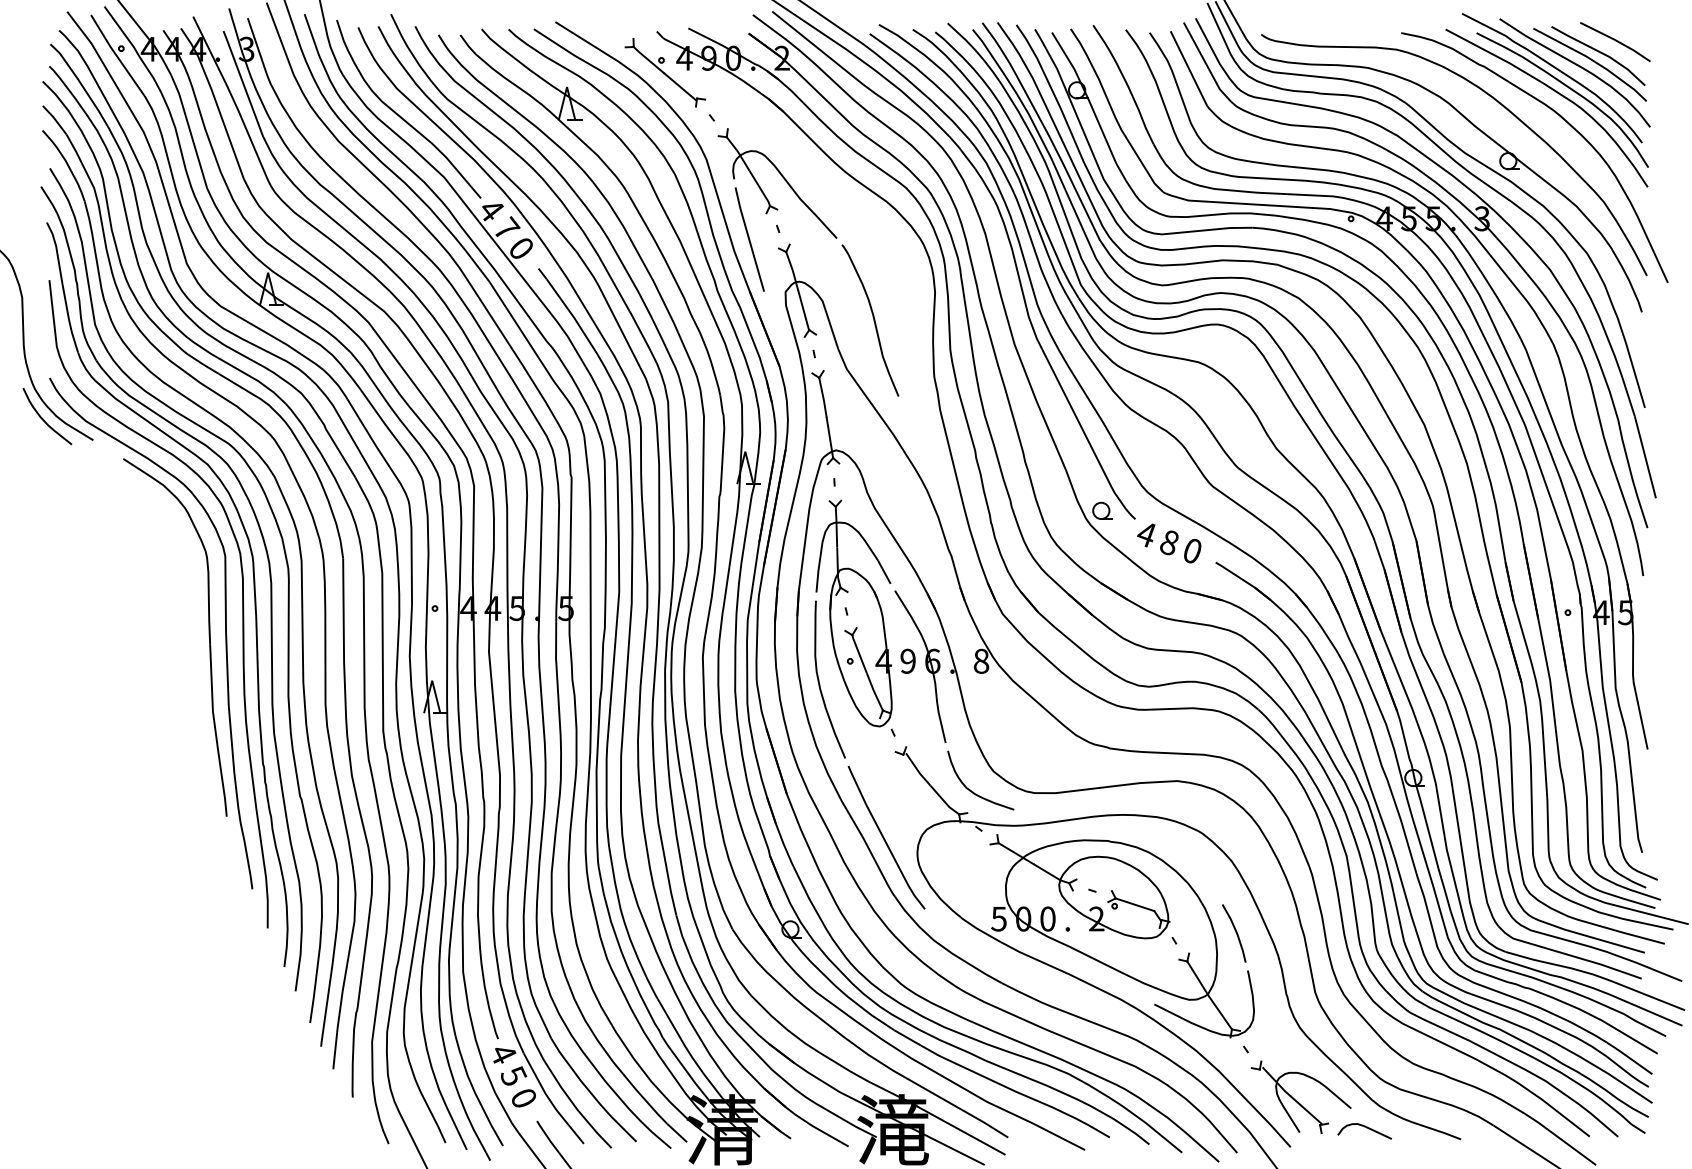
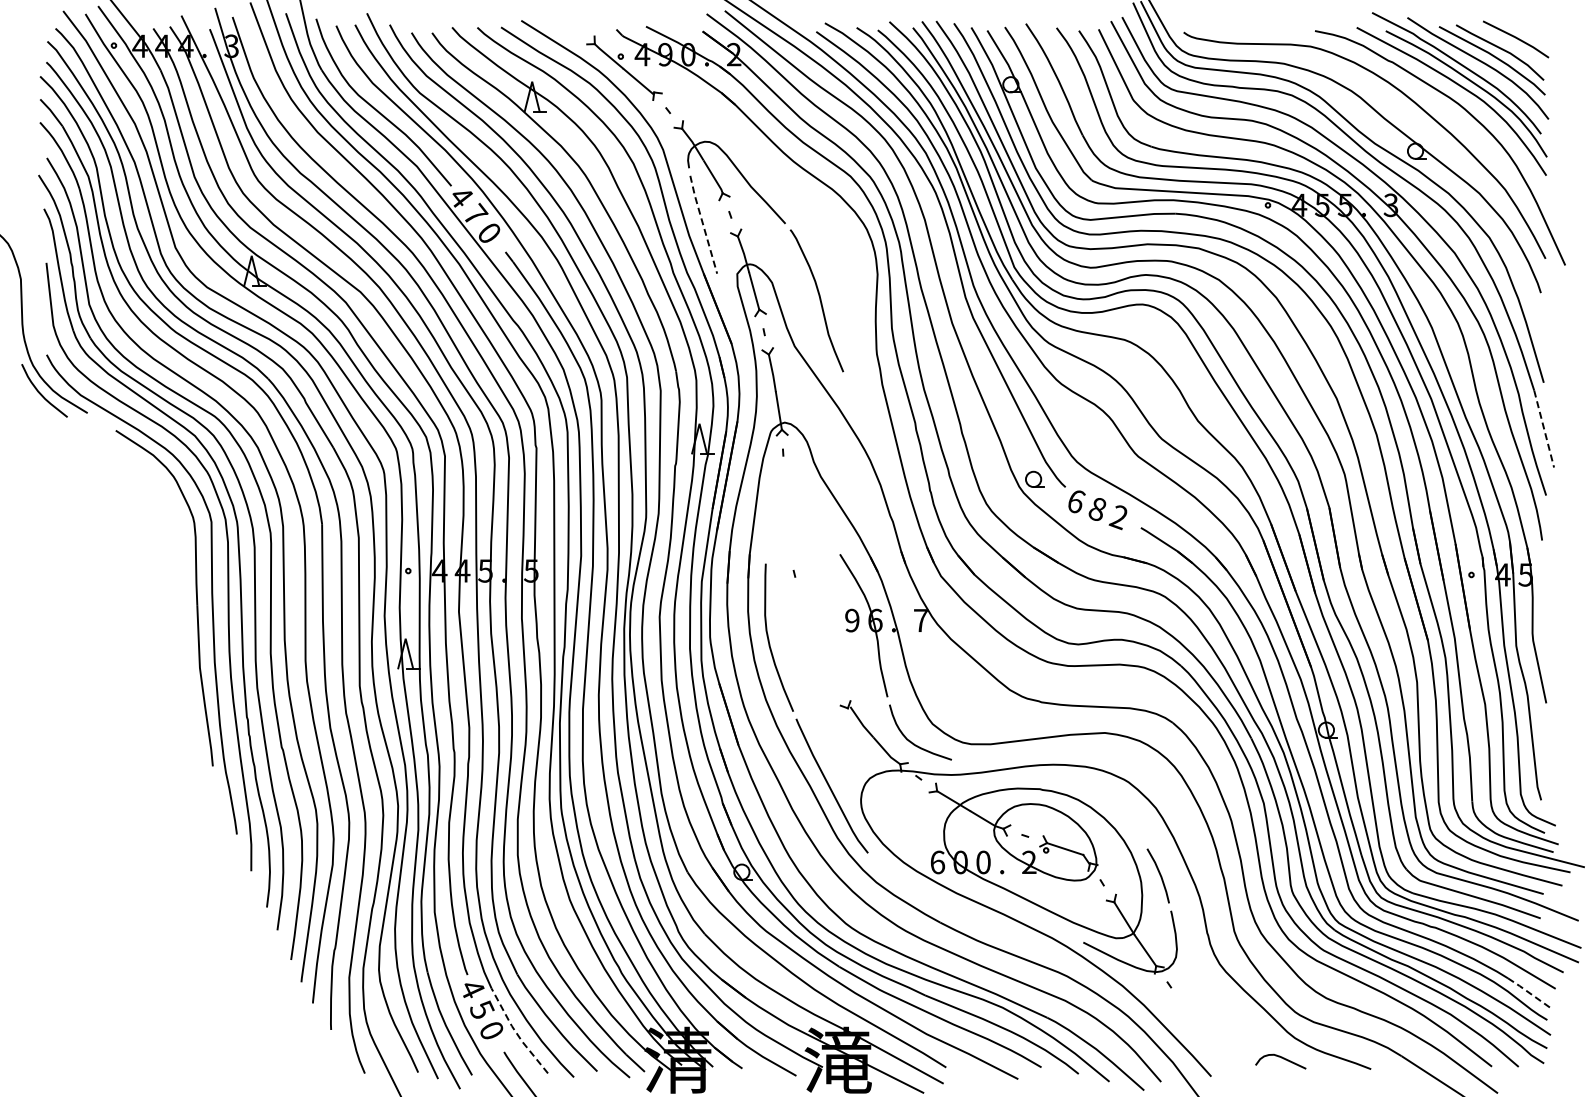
line: (749, 239) -> (703, 224), solid -> dashed
line: (1645, 457) -> (1544, 429), solid -> dashed
text: (1147, 534) -> (1076, 501), 4 -> 6
text: (1190, 551) -> (1117, 517), 0 -> 2
part: (855, 617) -> (802, 579), removed
text: (981, 661) -> (921, 620), 8 -> 7
text: (998, 919) -> (937, 862), 5 -> 6
line: (1629, 1057) -> (1529, 992), solid -> dashed
part: (1300, 1097) -> (1220, 1029), removed
line: (550, 1100) -> (516, 1032), solid -> dashed

